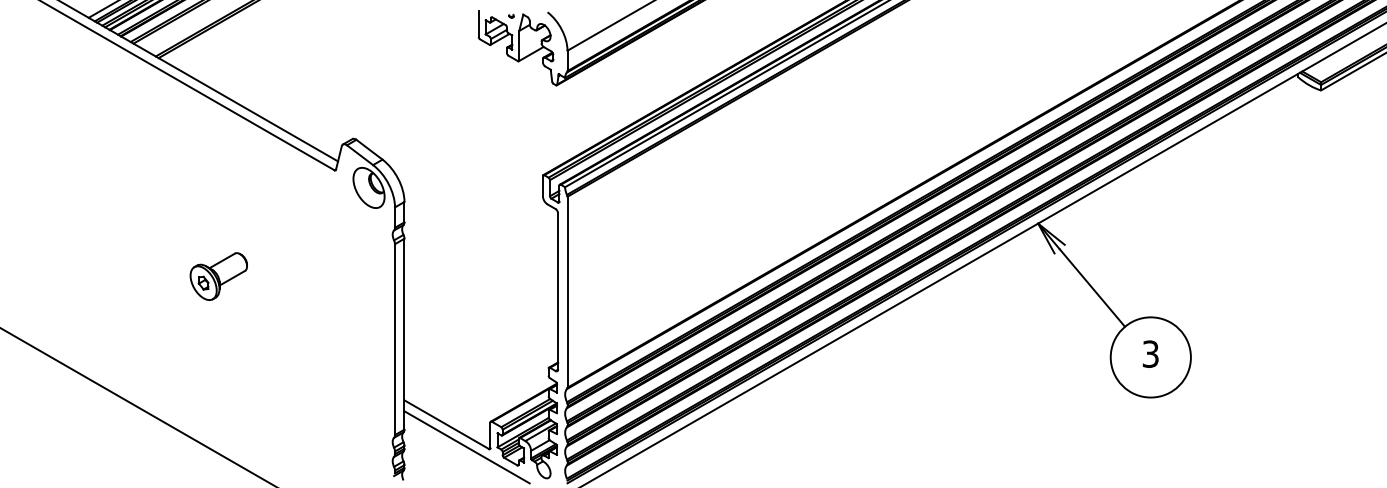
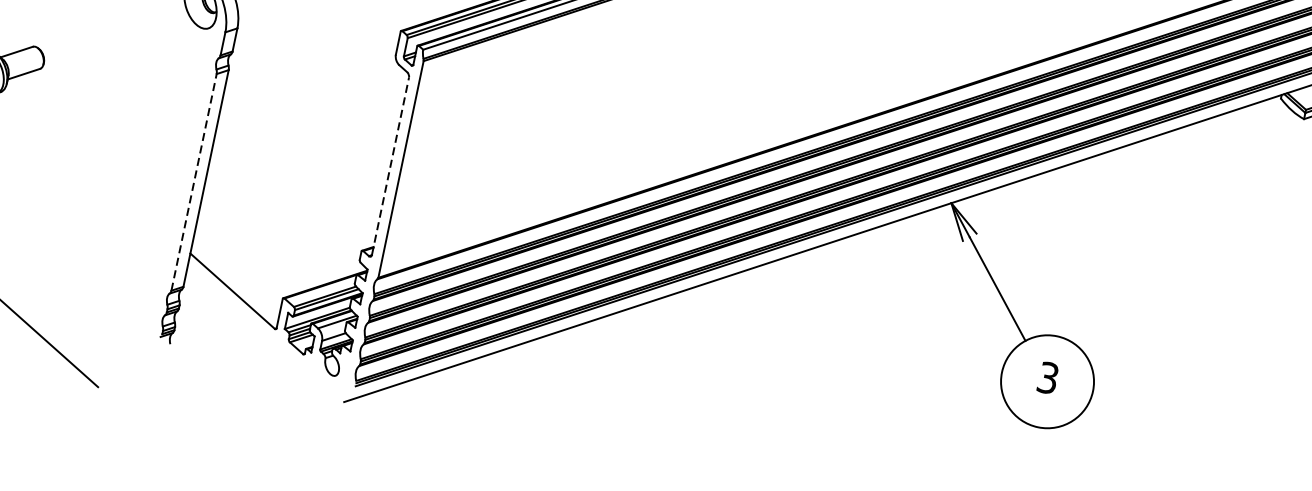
line: (558, 290) -> (391, 165), solid -> dashed
line: (395, 339) -> (194, 182), solid -> dashed
line: (466, 447) -> (249, 321), removed

